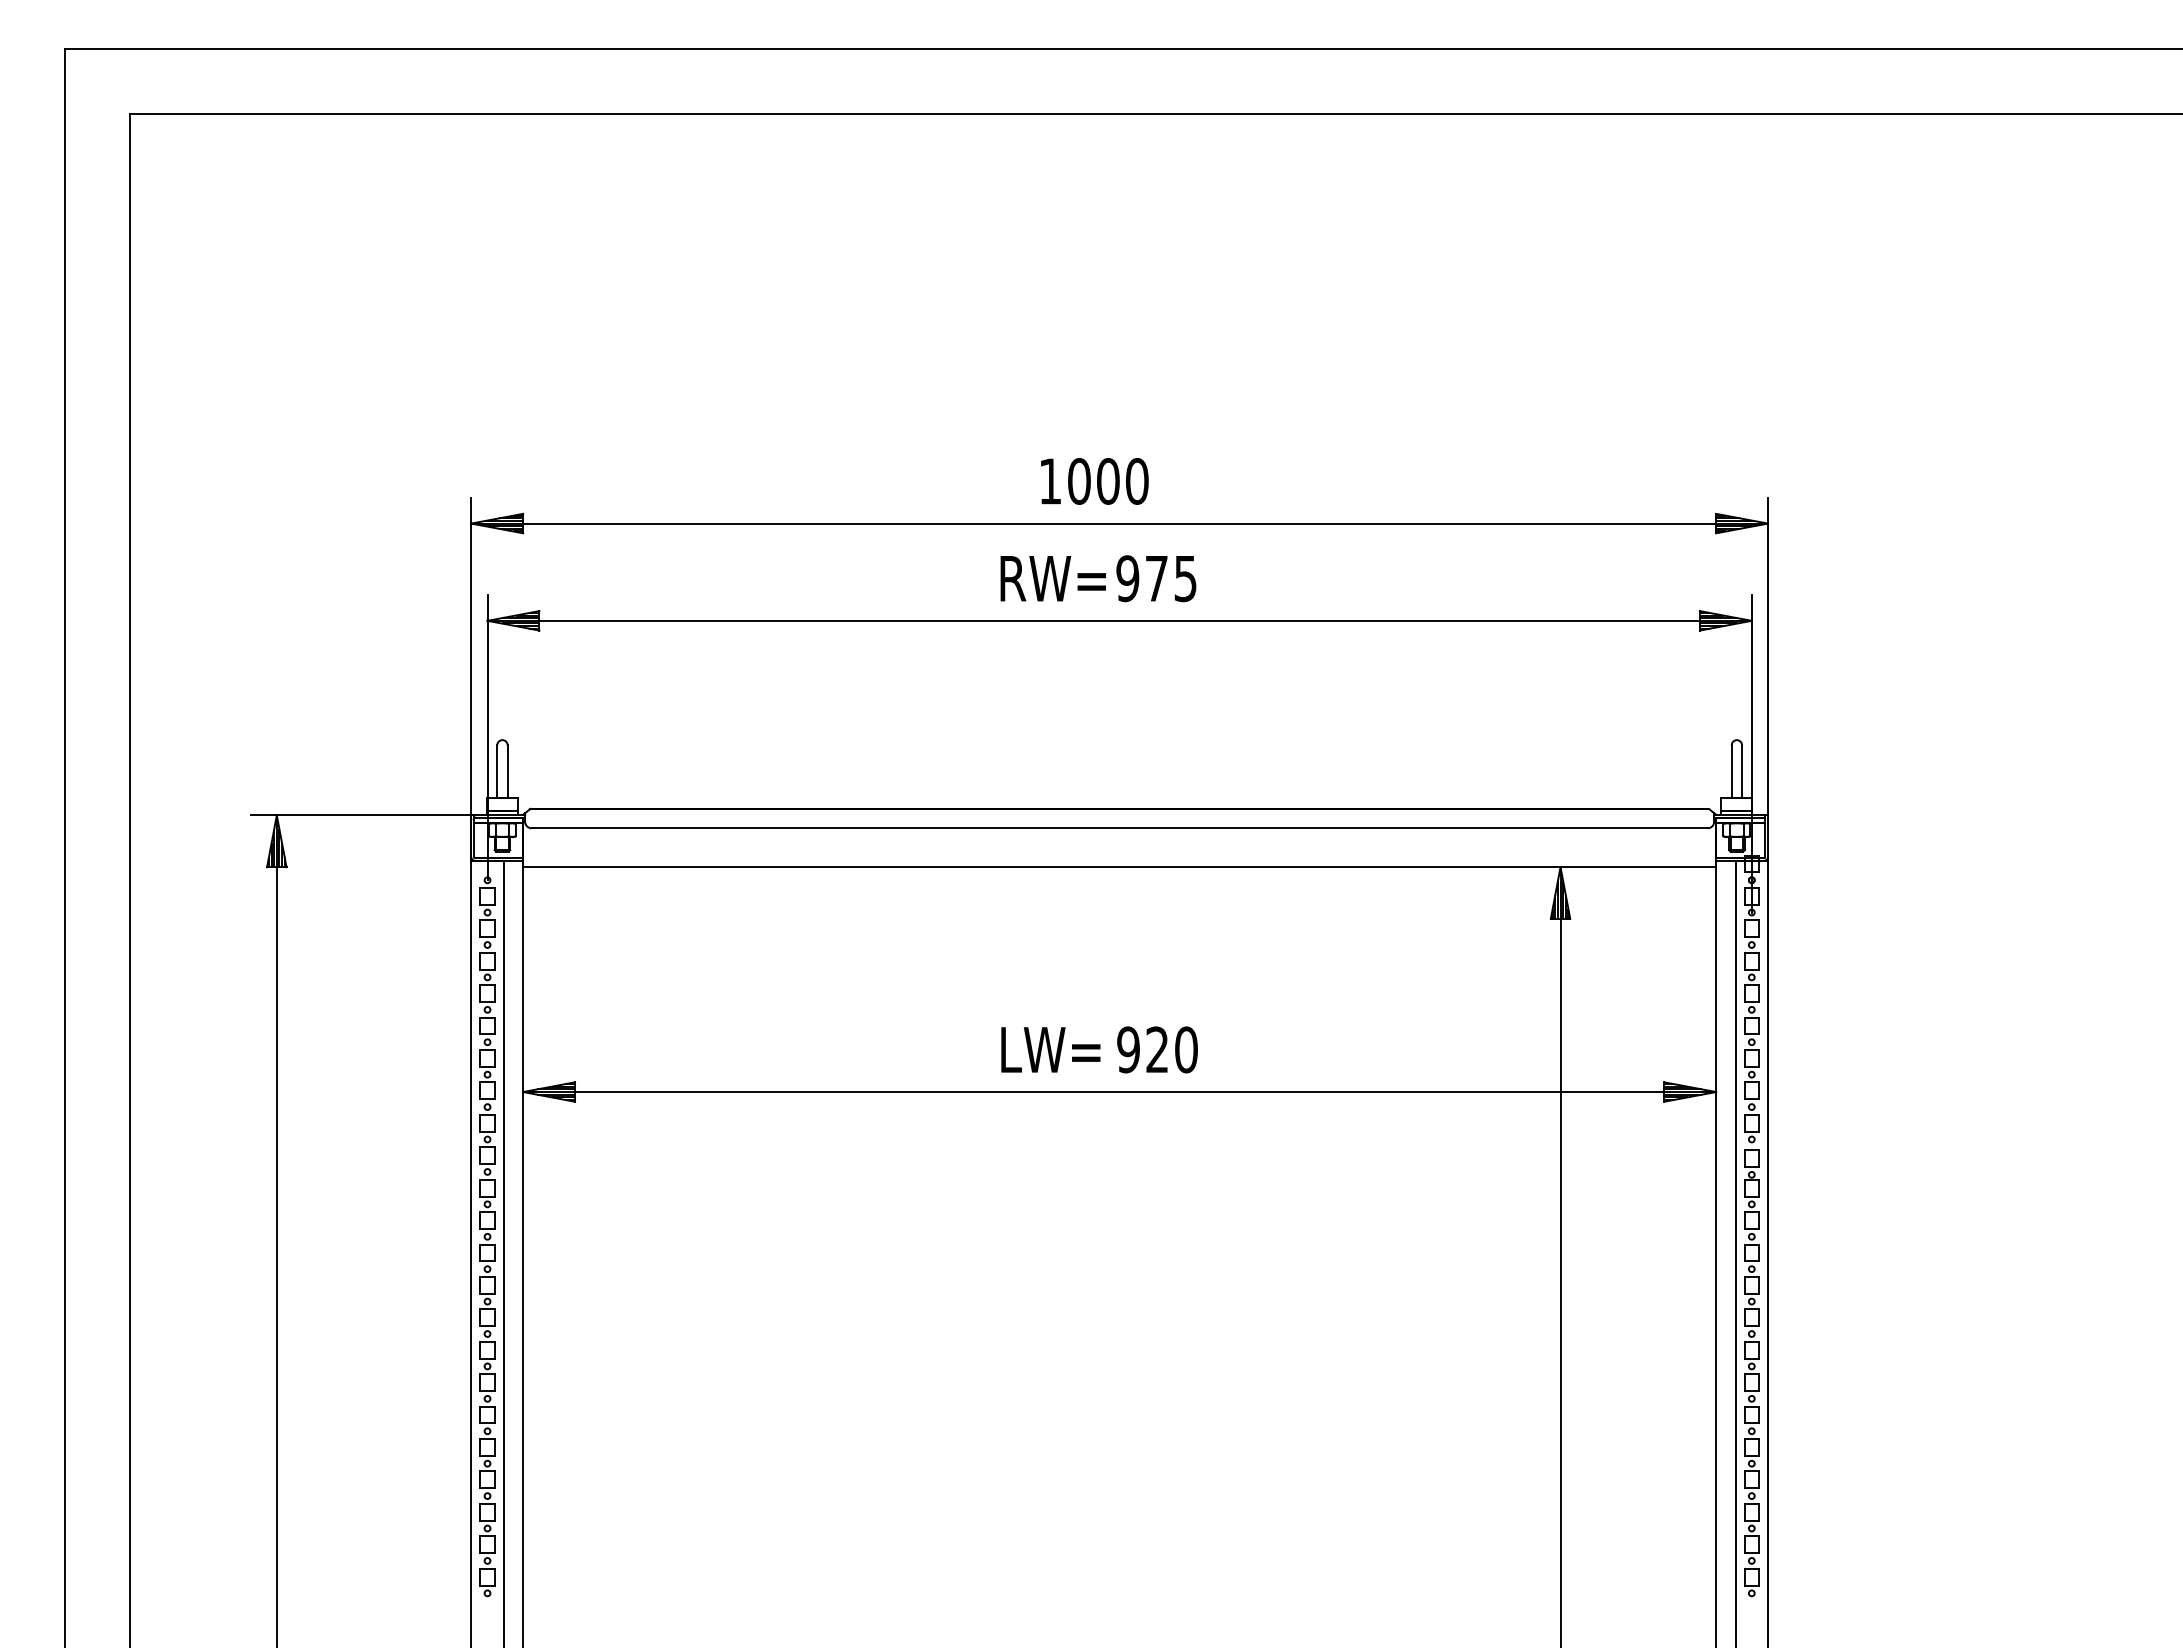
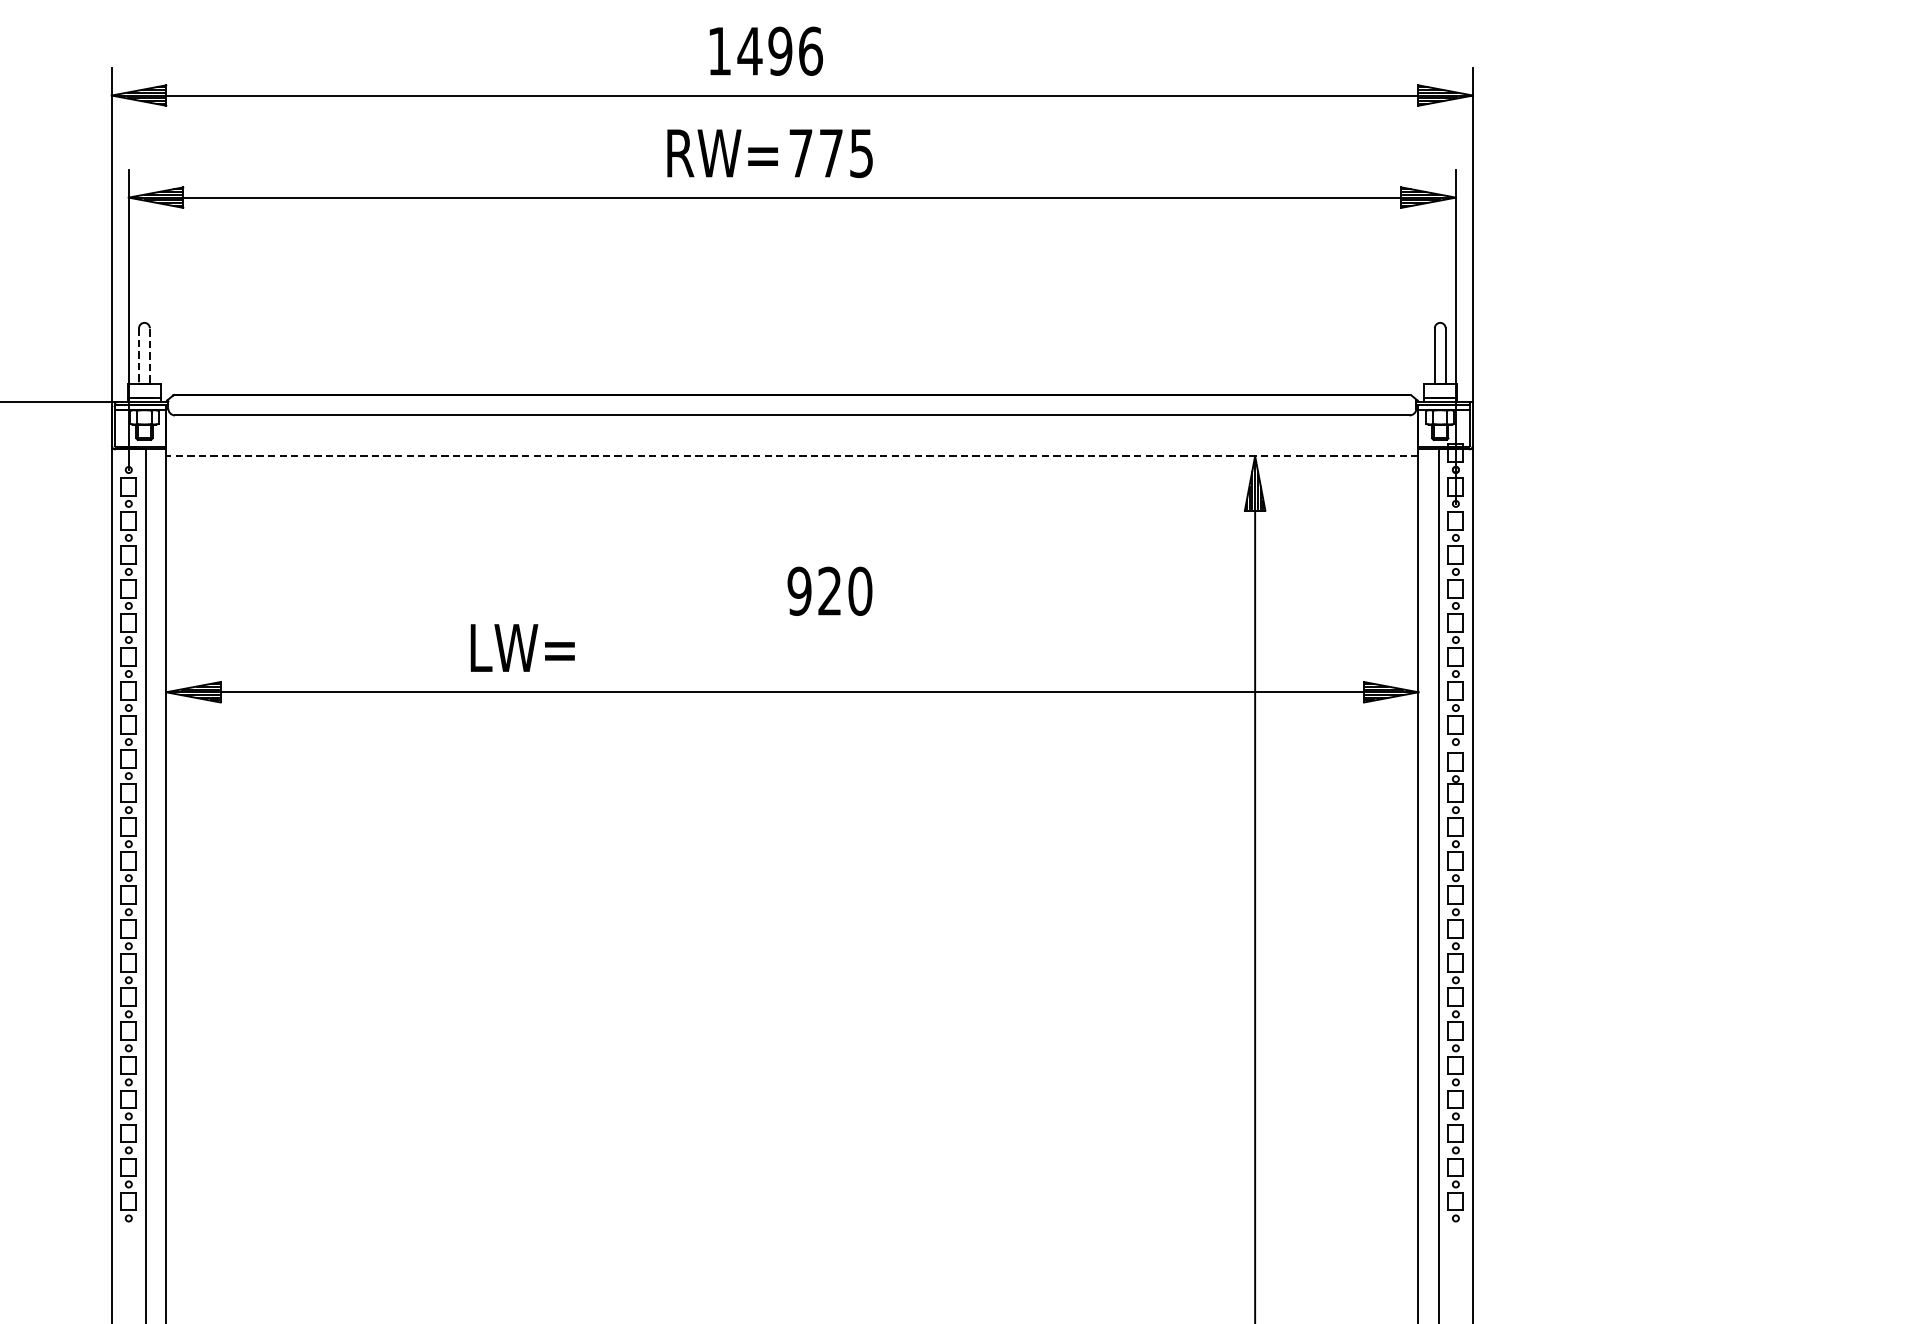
text: (1107, 481) -> (779, 51), 1000 -> 1496
text: (1127, 578) -> (800, 153), 975 -> 775
line: (497, 771) -> (139, 355), solid -> dashed
line: (507, 771) -> (149, 355), solid -> dashed
line: (1119, 867) -> (792, 456), solid -> dashed
text: (1050, 1049) -> (522, 647), moved
text: (1157, 1049) -> (829, 590), moved

